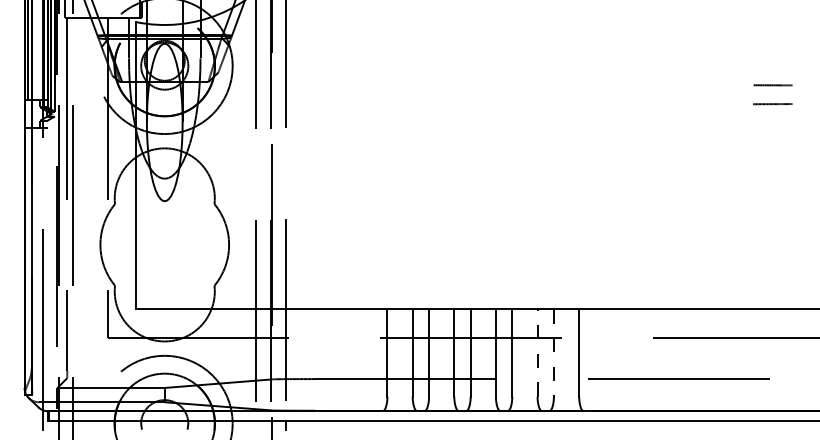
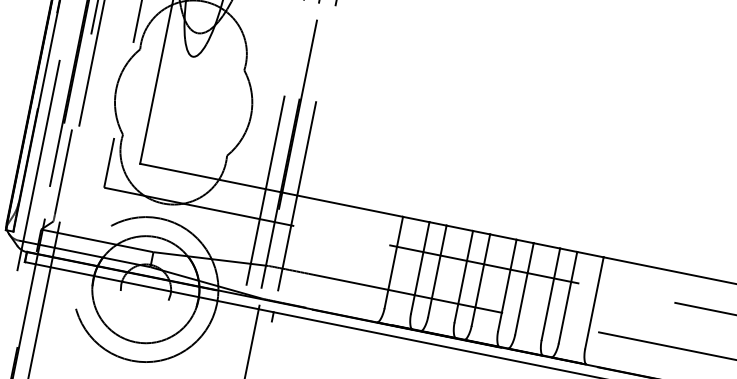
line: (537, 352) -> (550, 293), dashed -> solid
line: (553, 352) -> (567, 297), dashed -> solid

